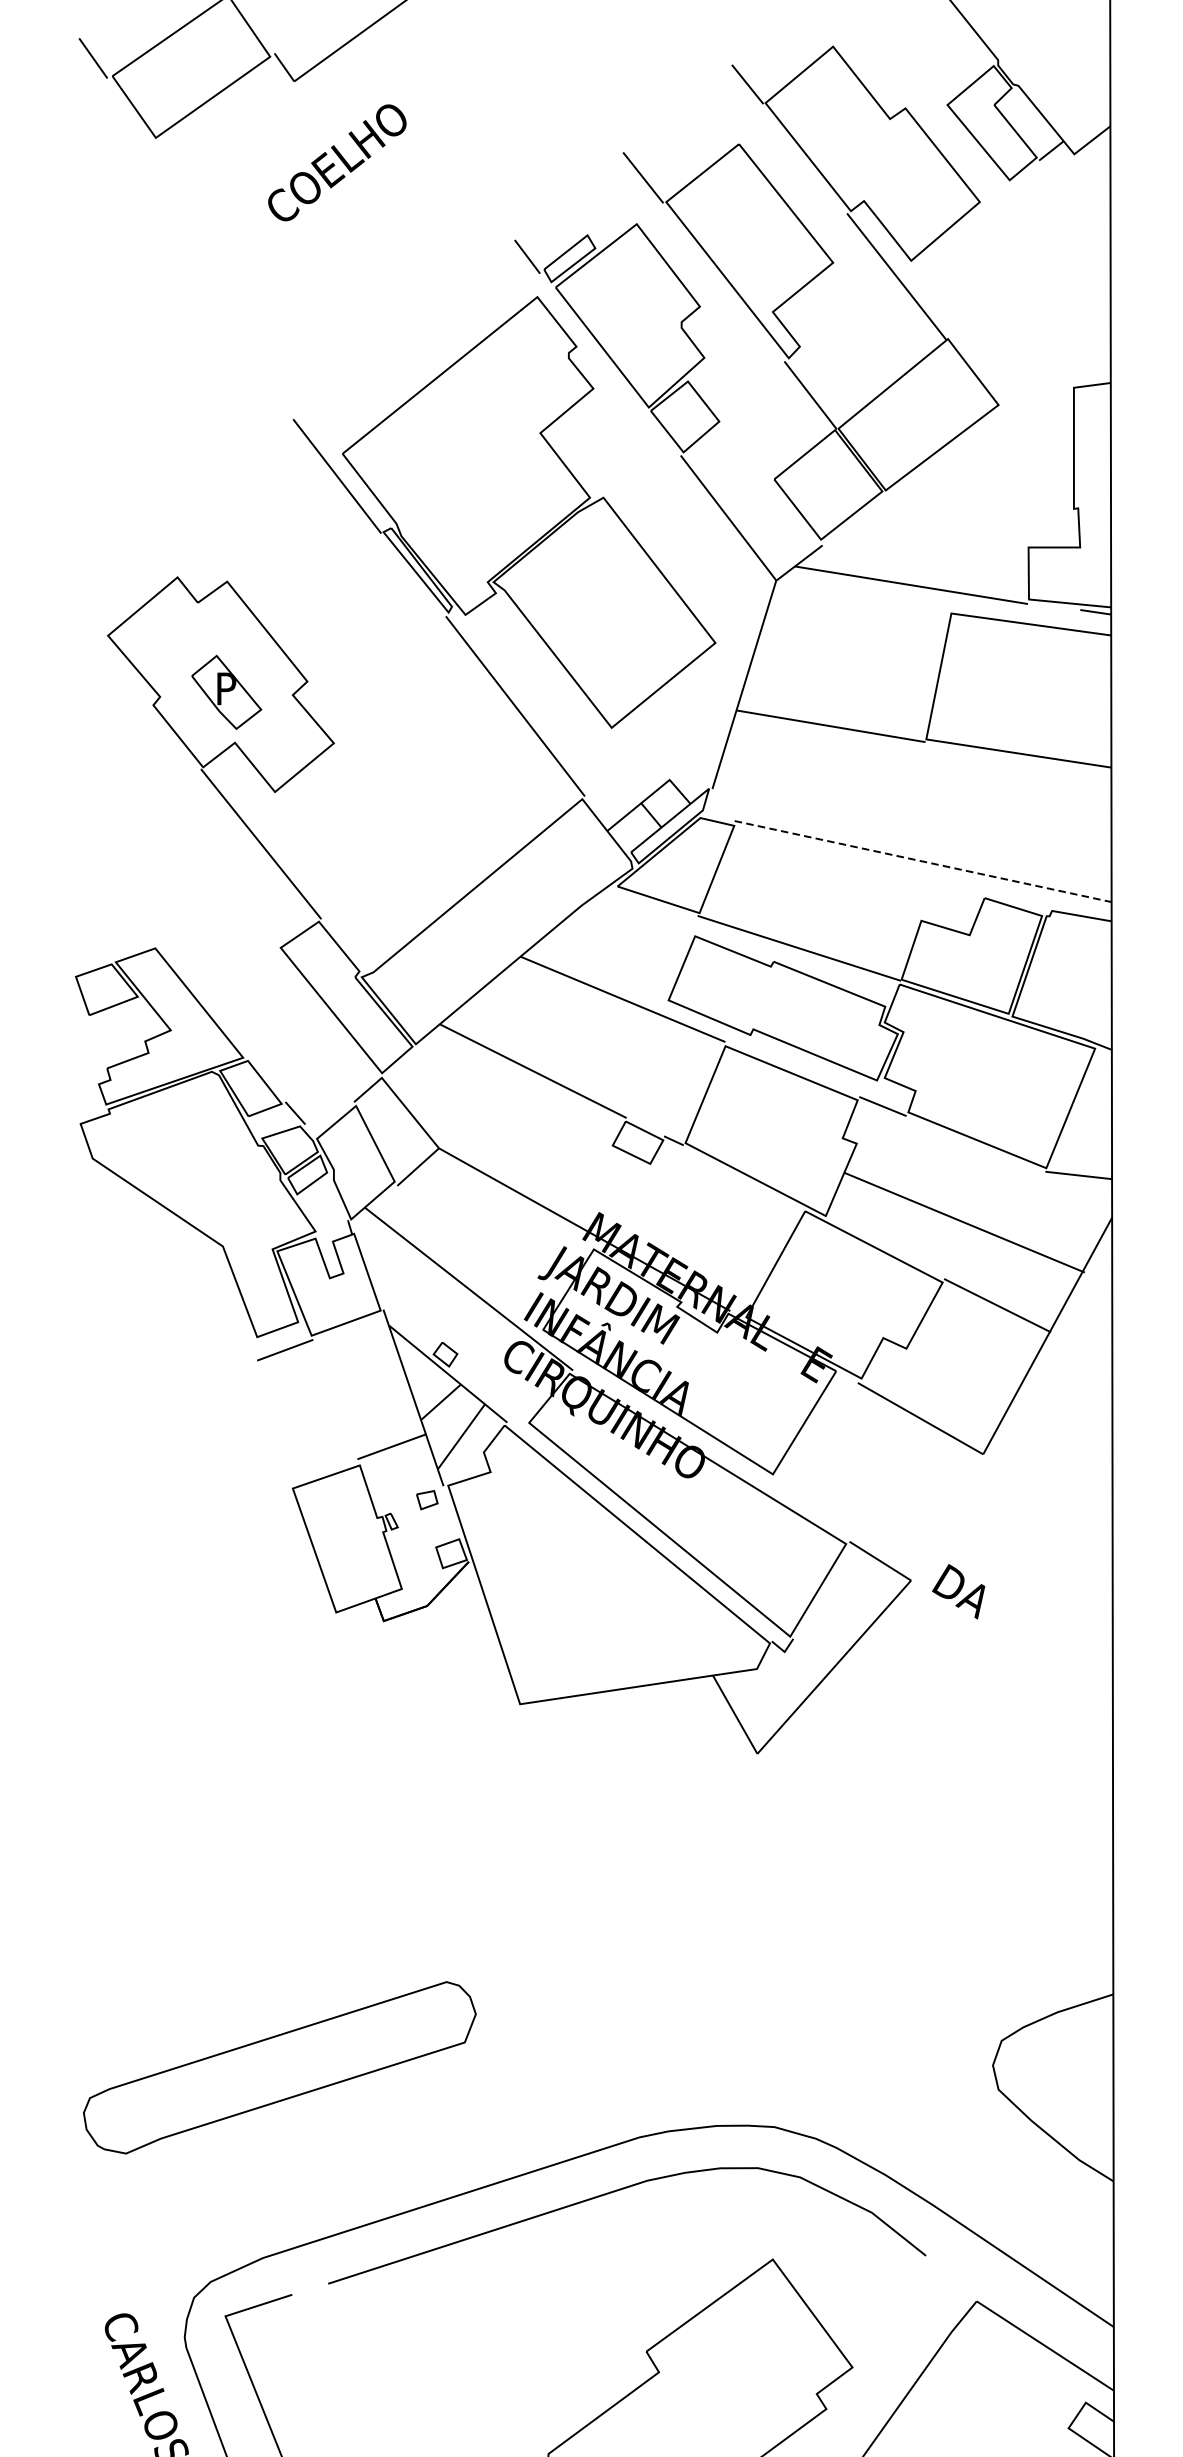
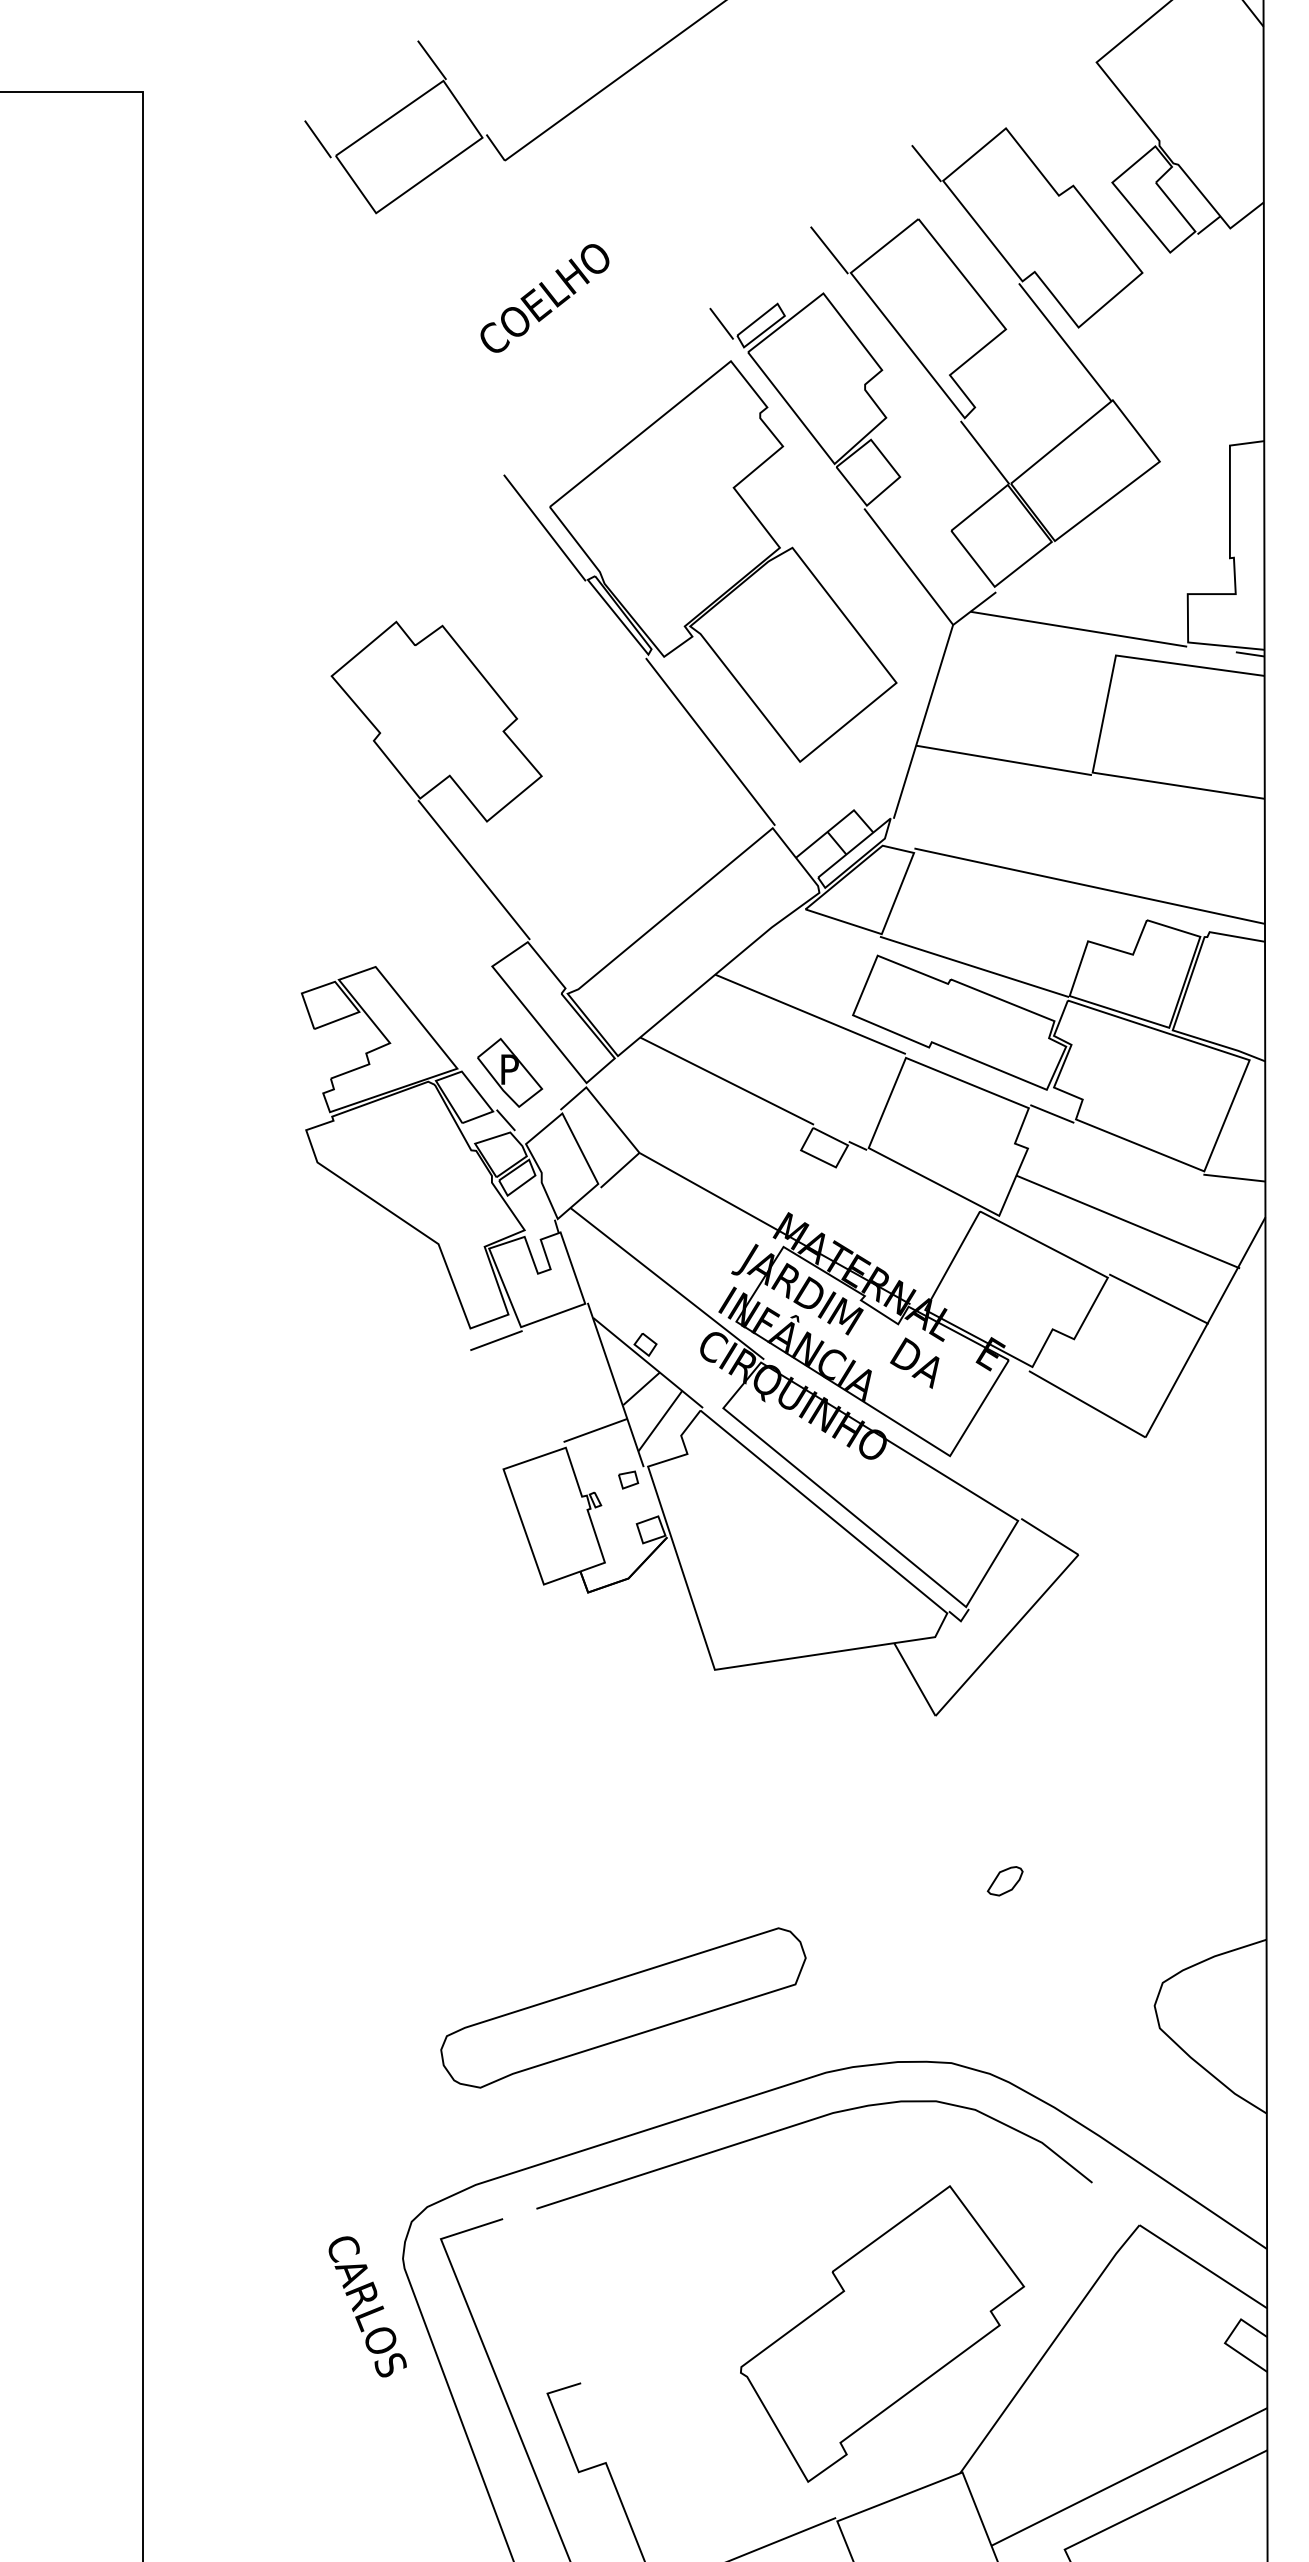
text: (336, 162) -> (544, 298), moved
part: (227, 691) -> (510, 1072), moved
line: (924, 861) -> (1090, 886), dashed -> solid
text: (958, 1590) -> (914, 1362), moved
part: (831, 1931) -> (1004, 1881), added
part: (279, 2067) -> (623, 2007), moved

